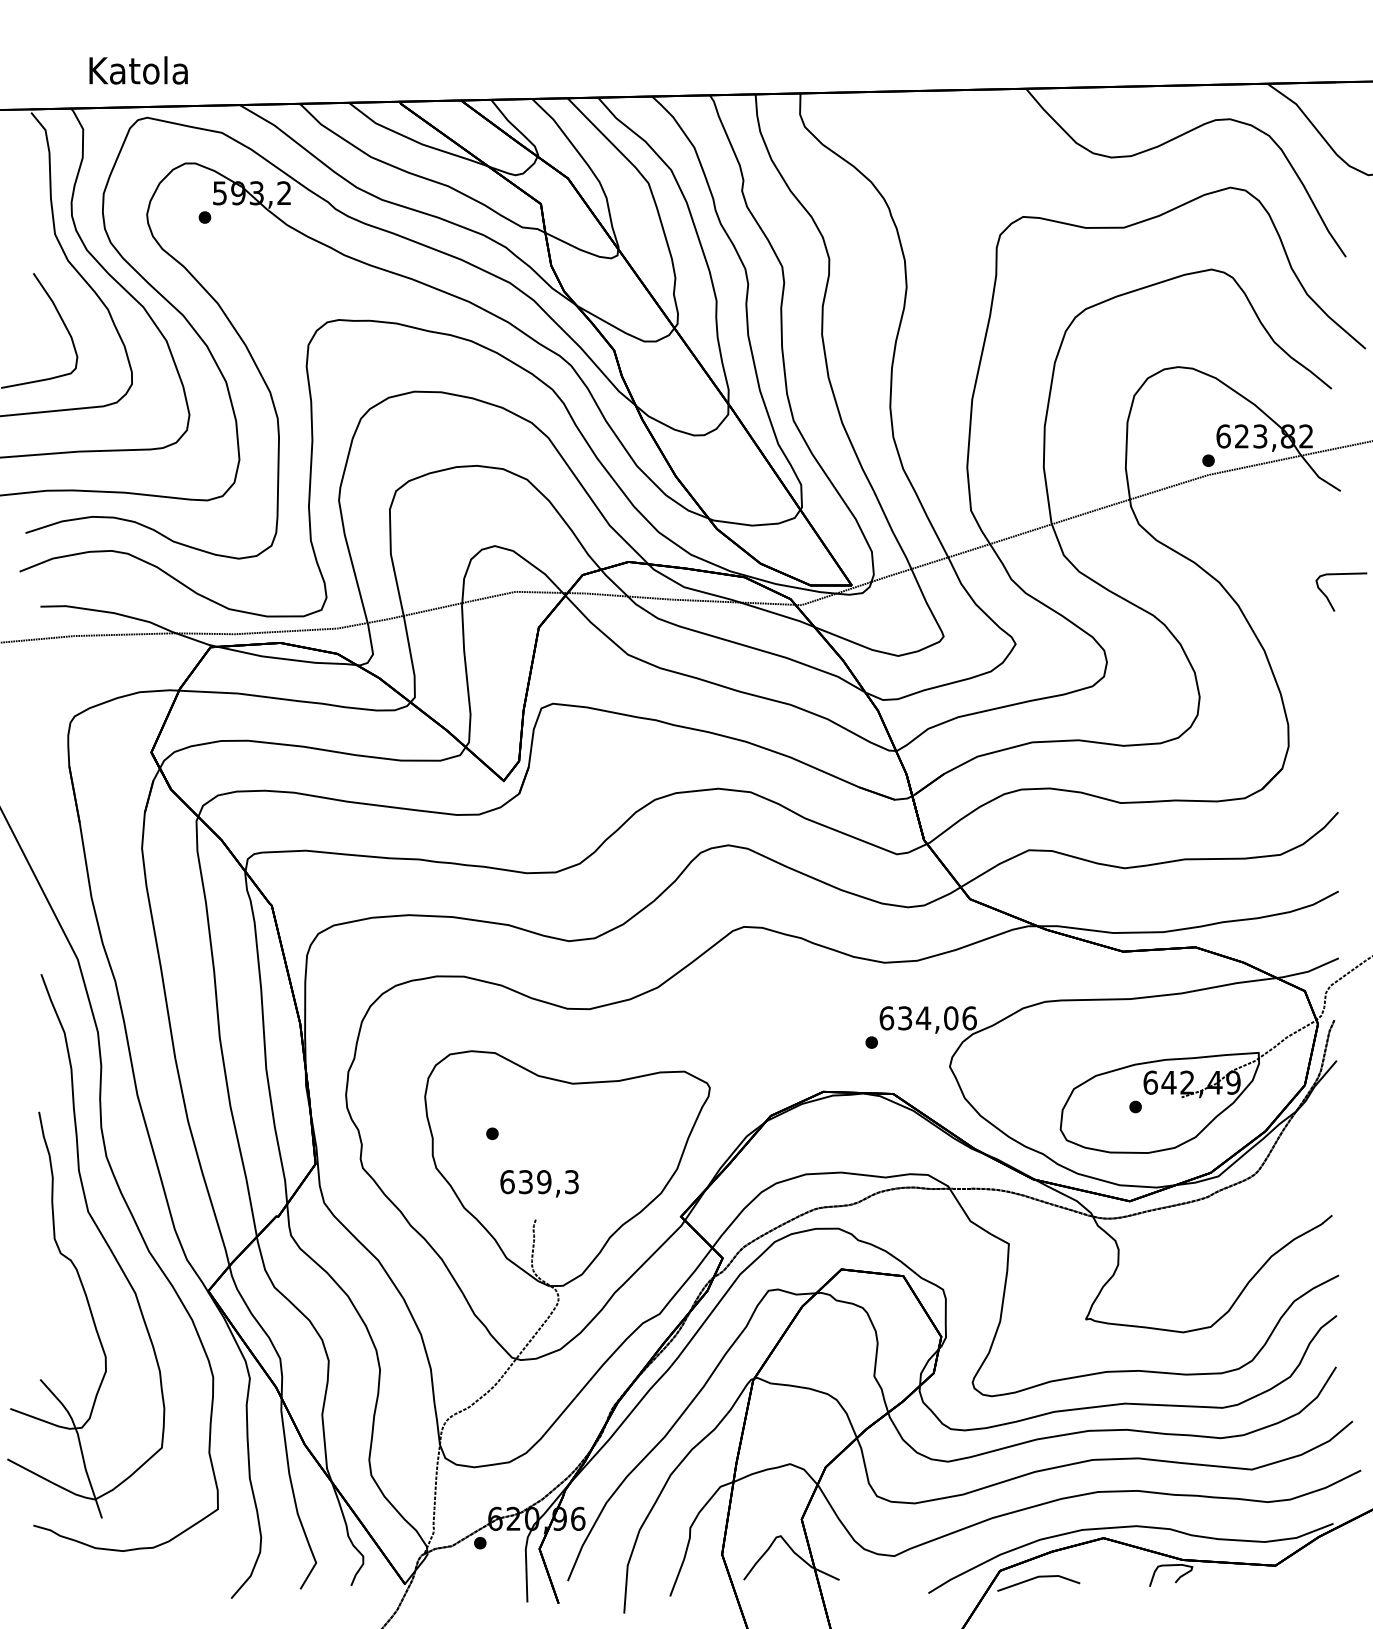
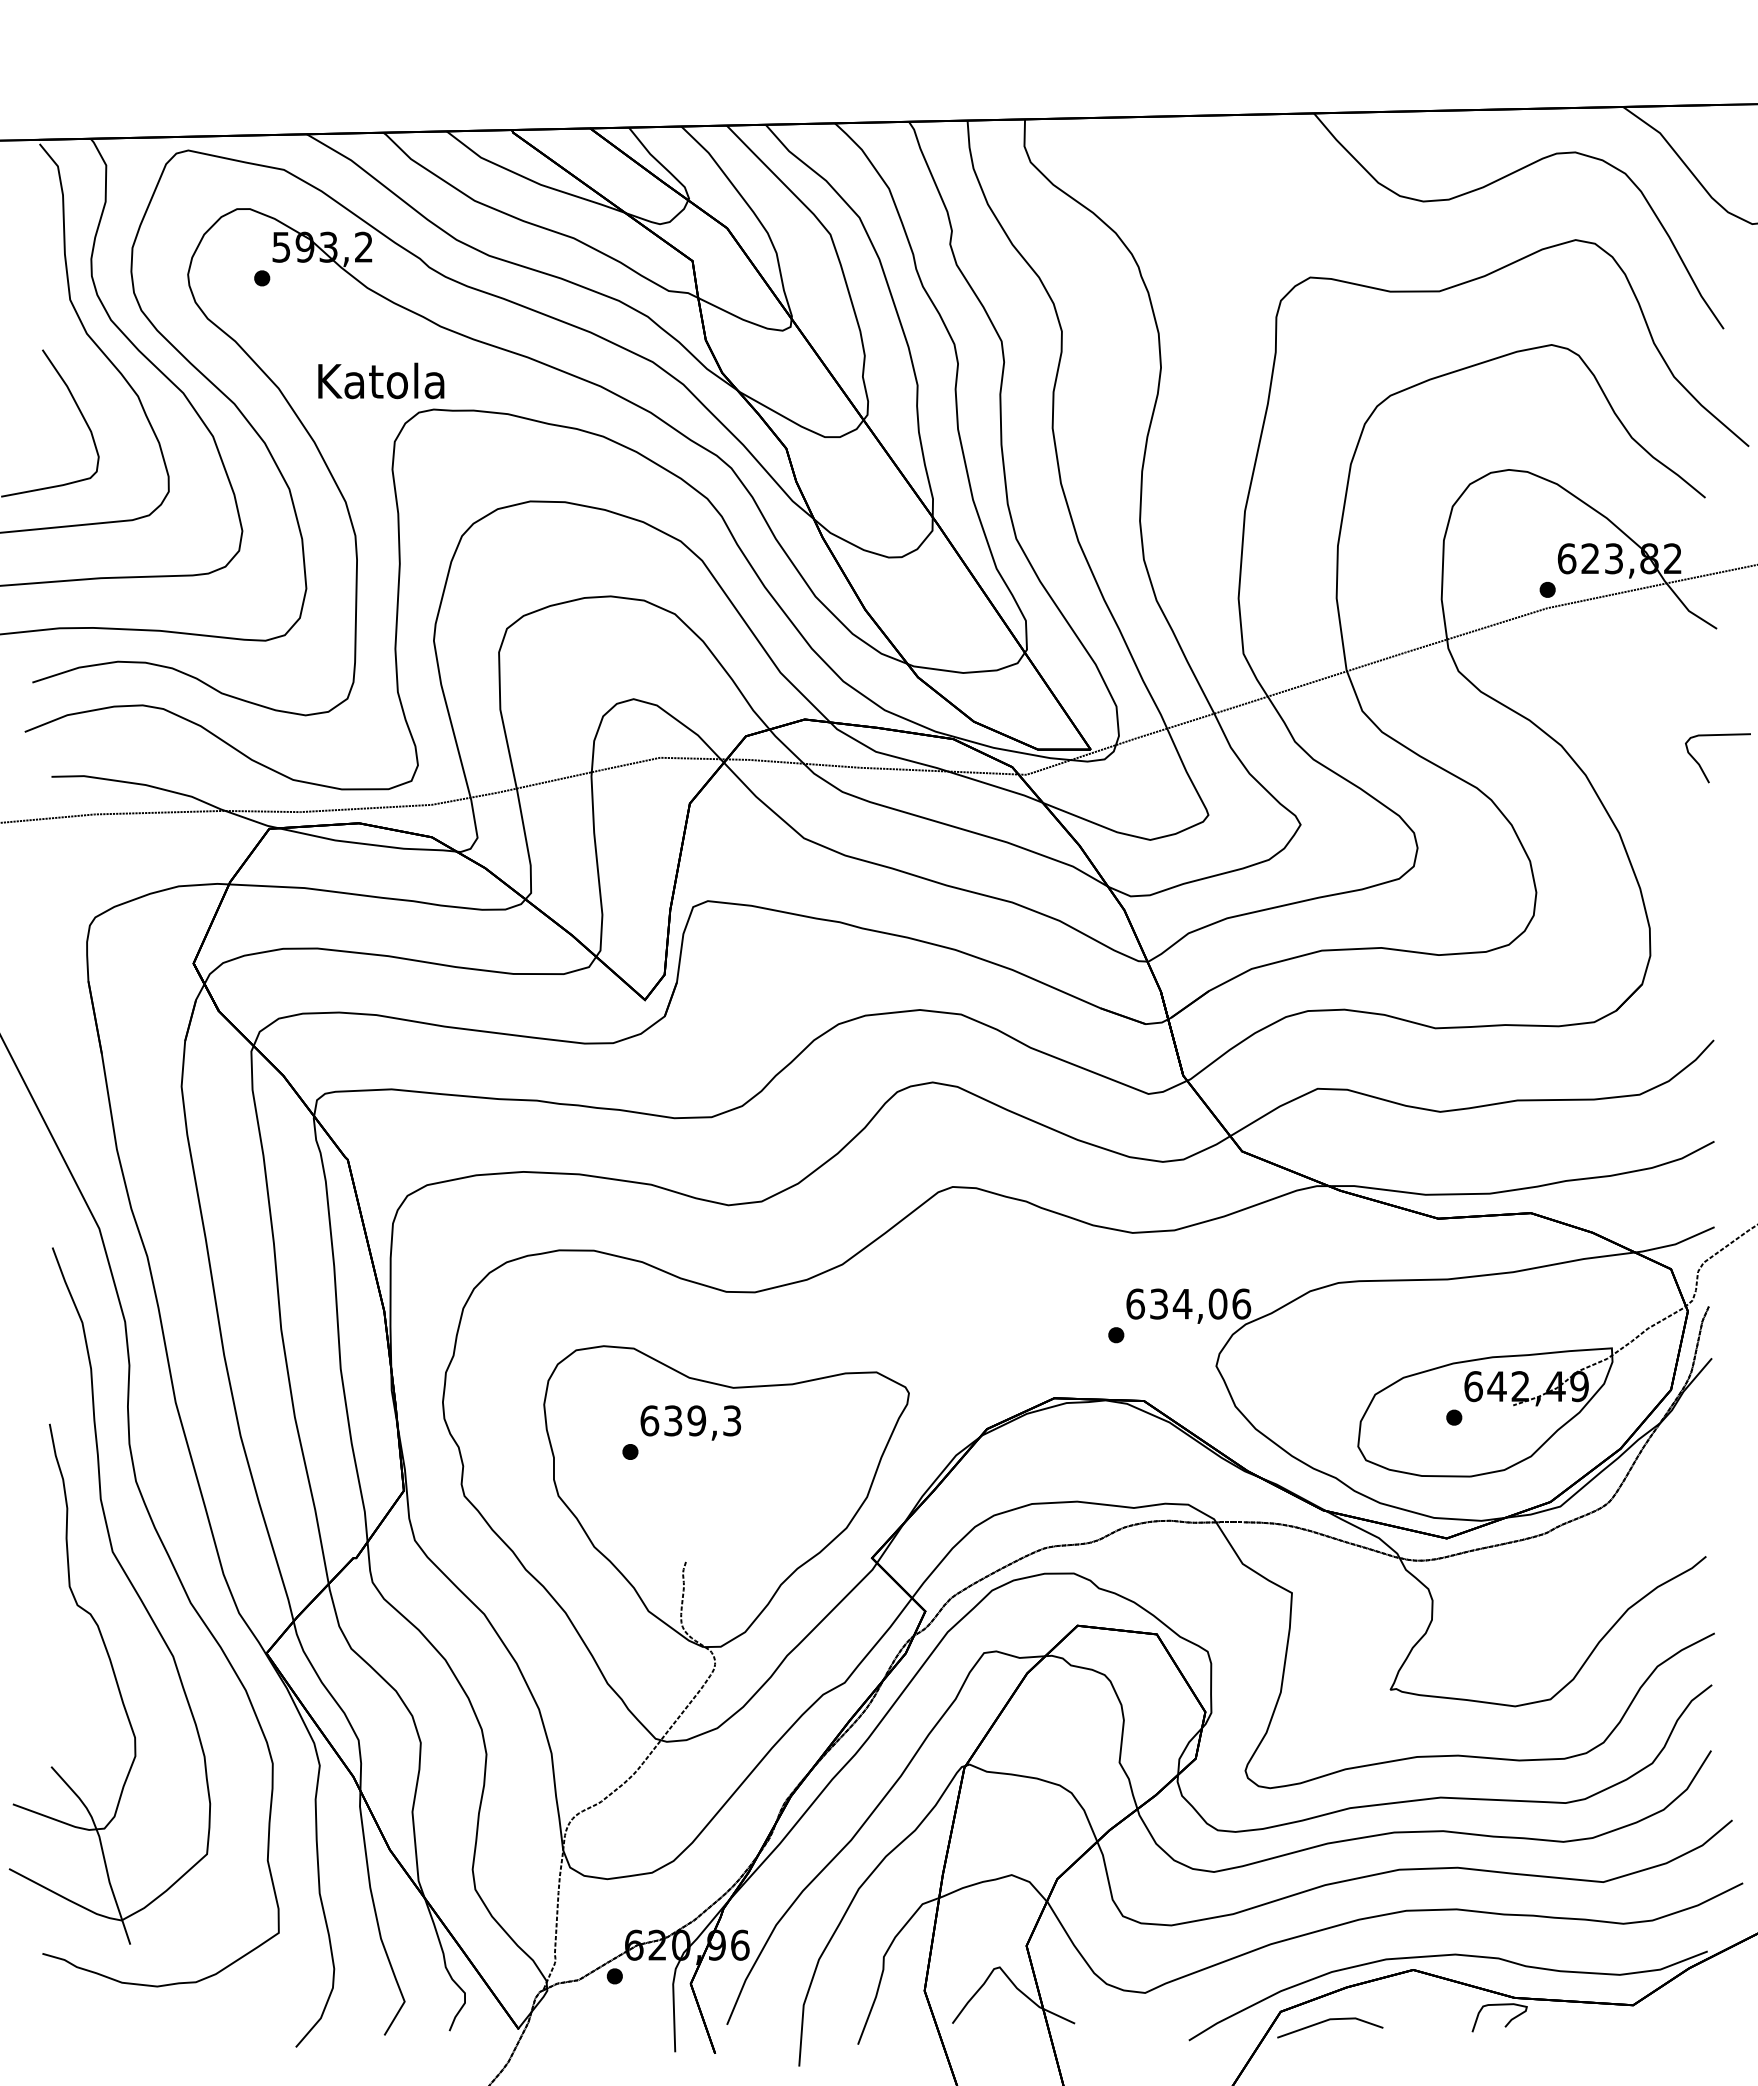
text: (138, 70) -> (381, 380), moved
text: (539, 1183) -> (690, 1422), moved

